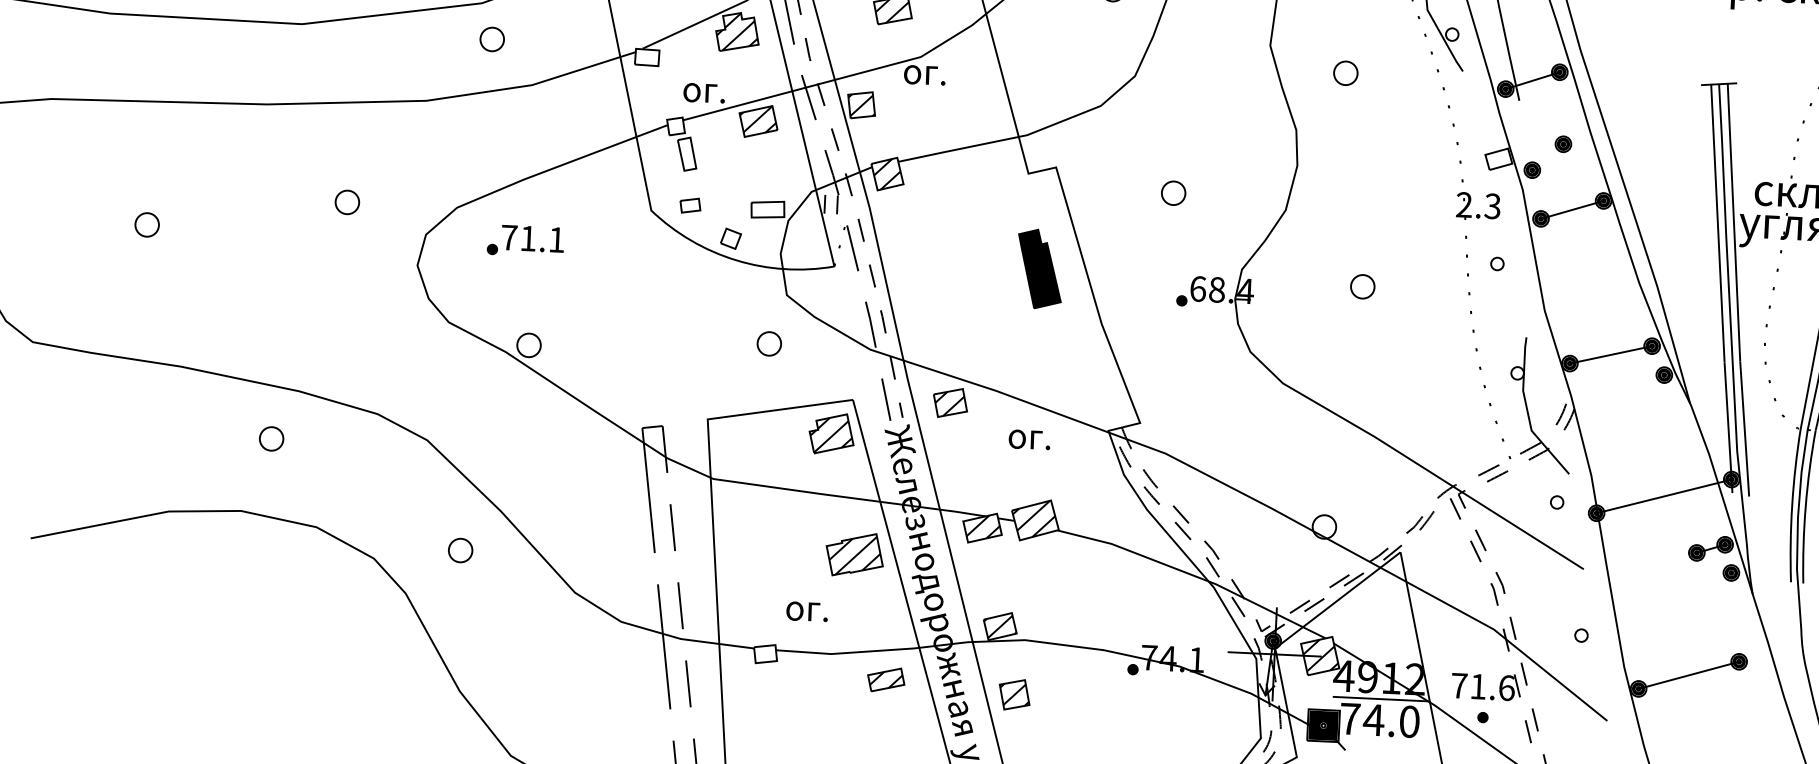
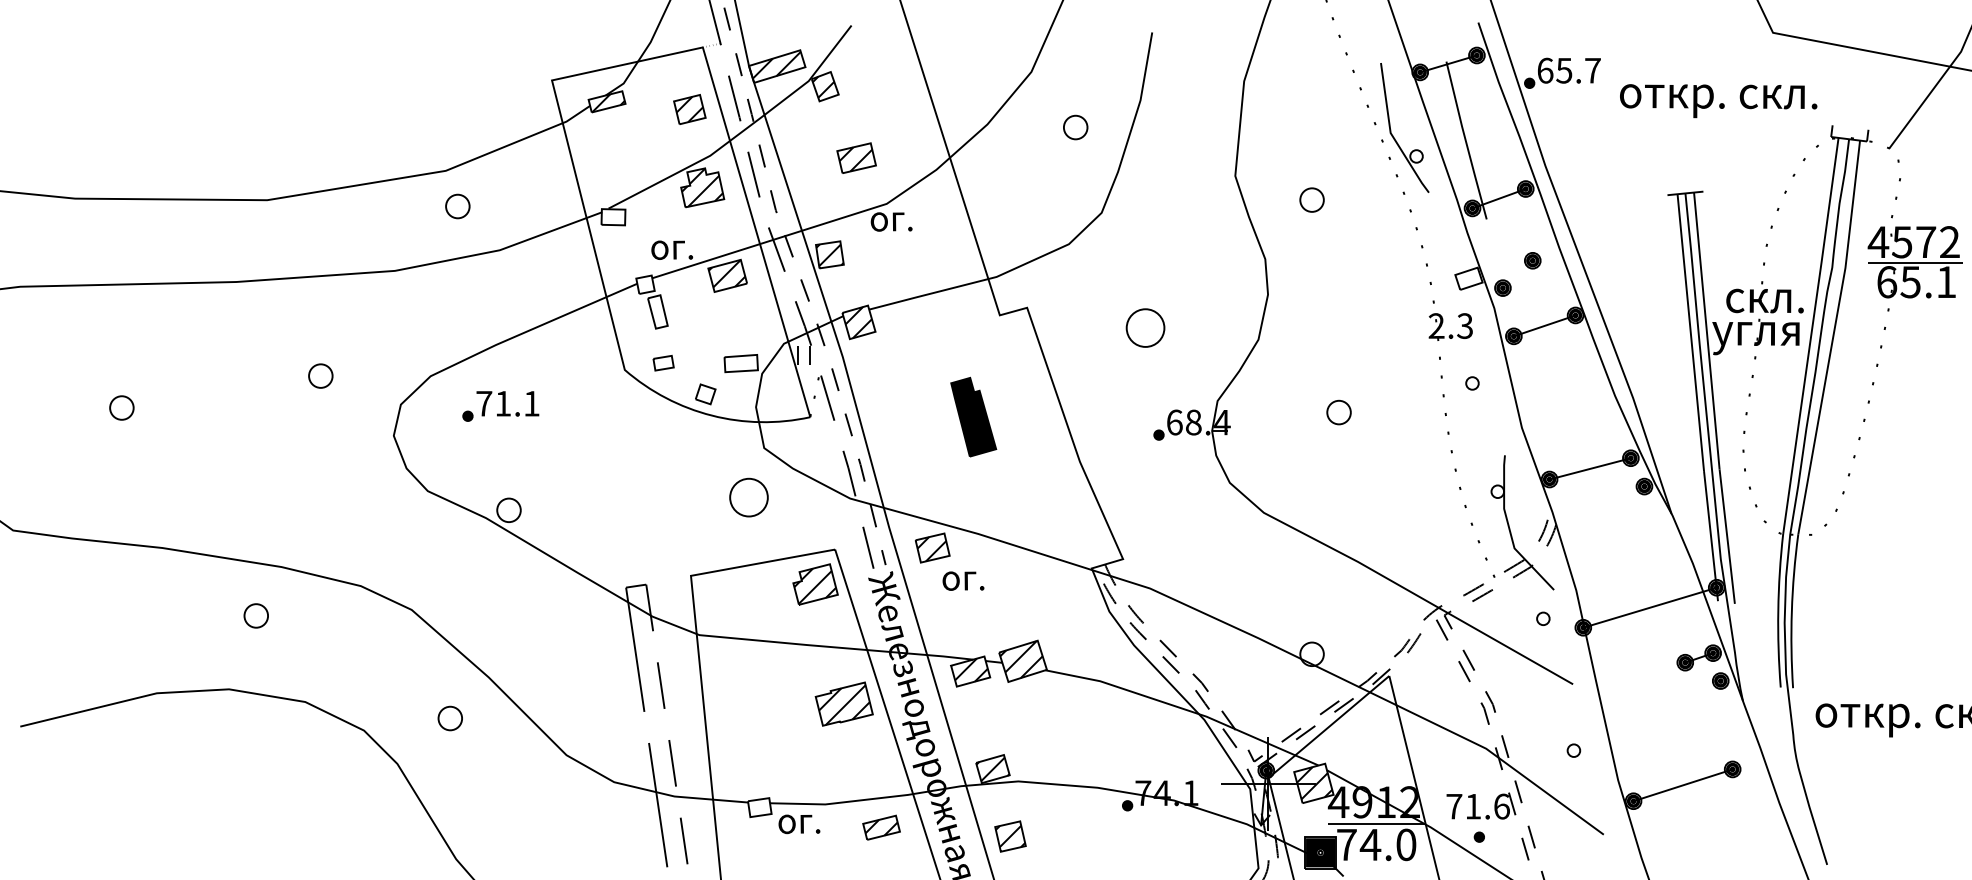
part: (1173, 192) -> (1145, 327), size x1.6
part: (1039, 268) -> (973, 416), moved
part: (768, 343) -> (748, 497), size x1.6
text: (1029, 439) -> (963, 580), moved
text: (807, 611) -> (799, 824), moved

